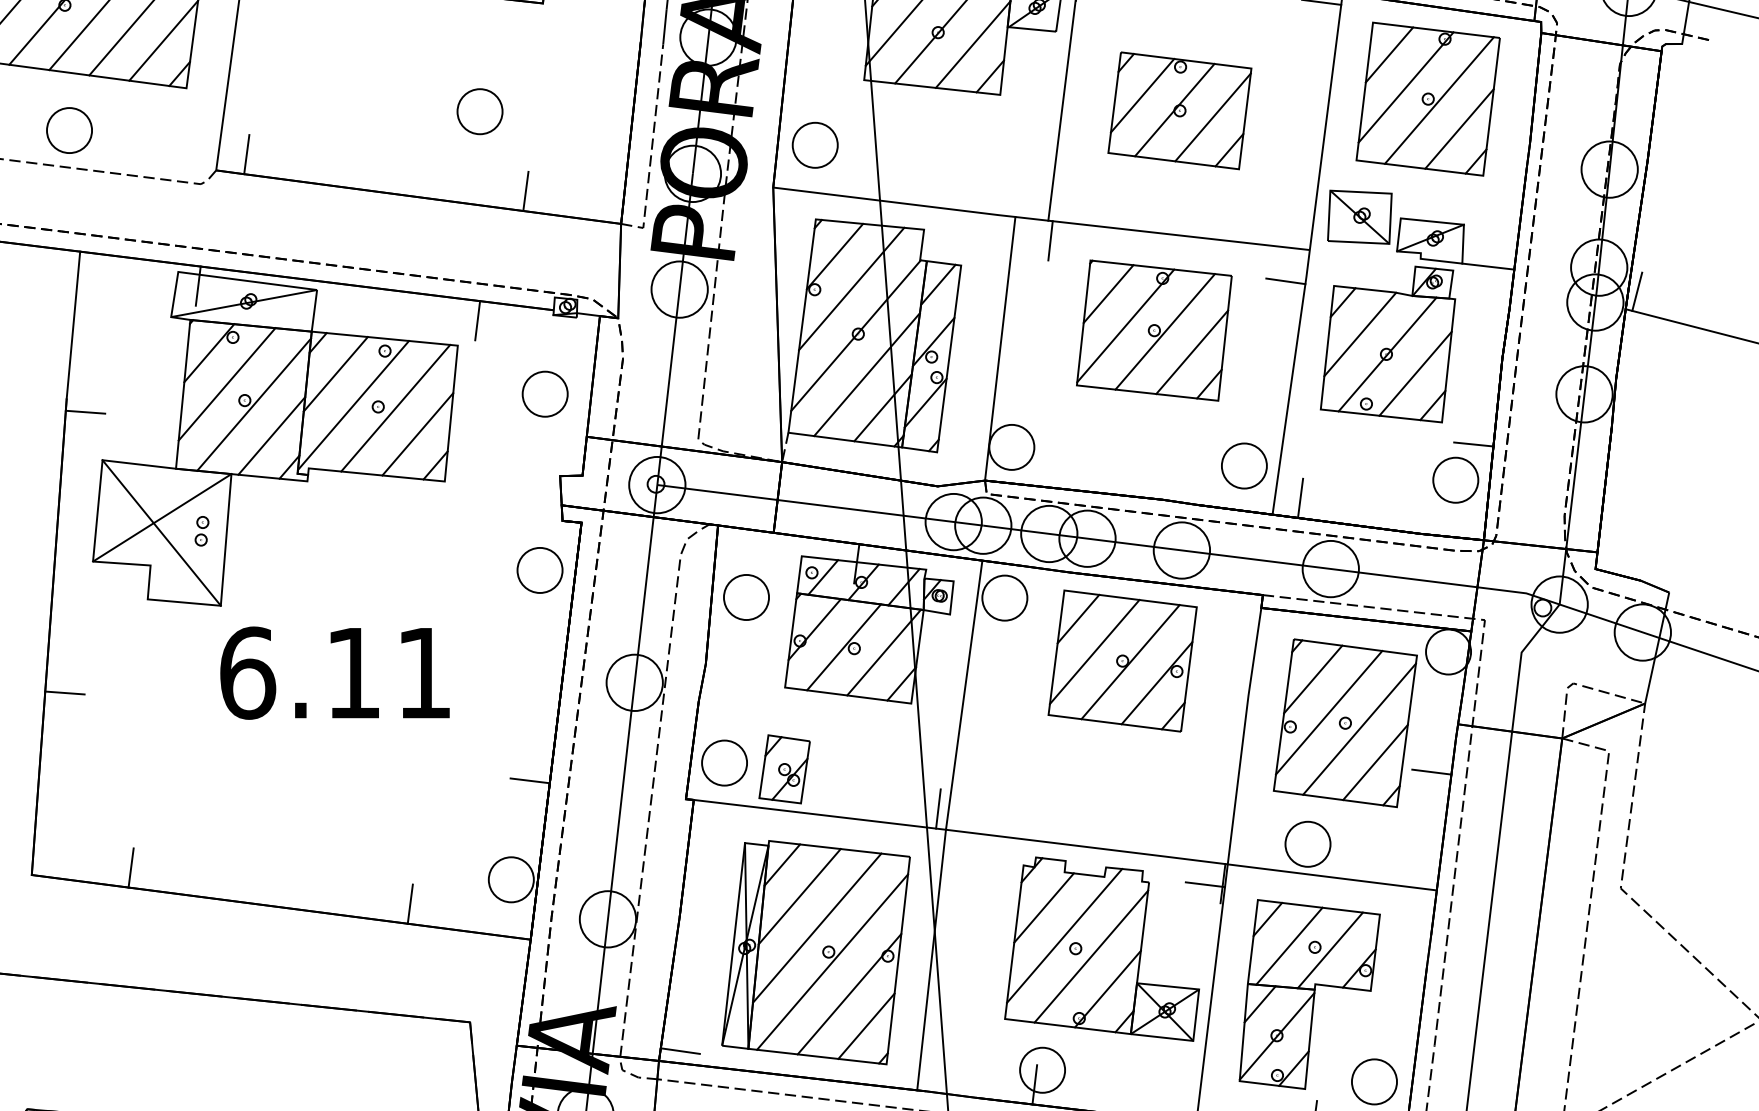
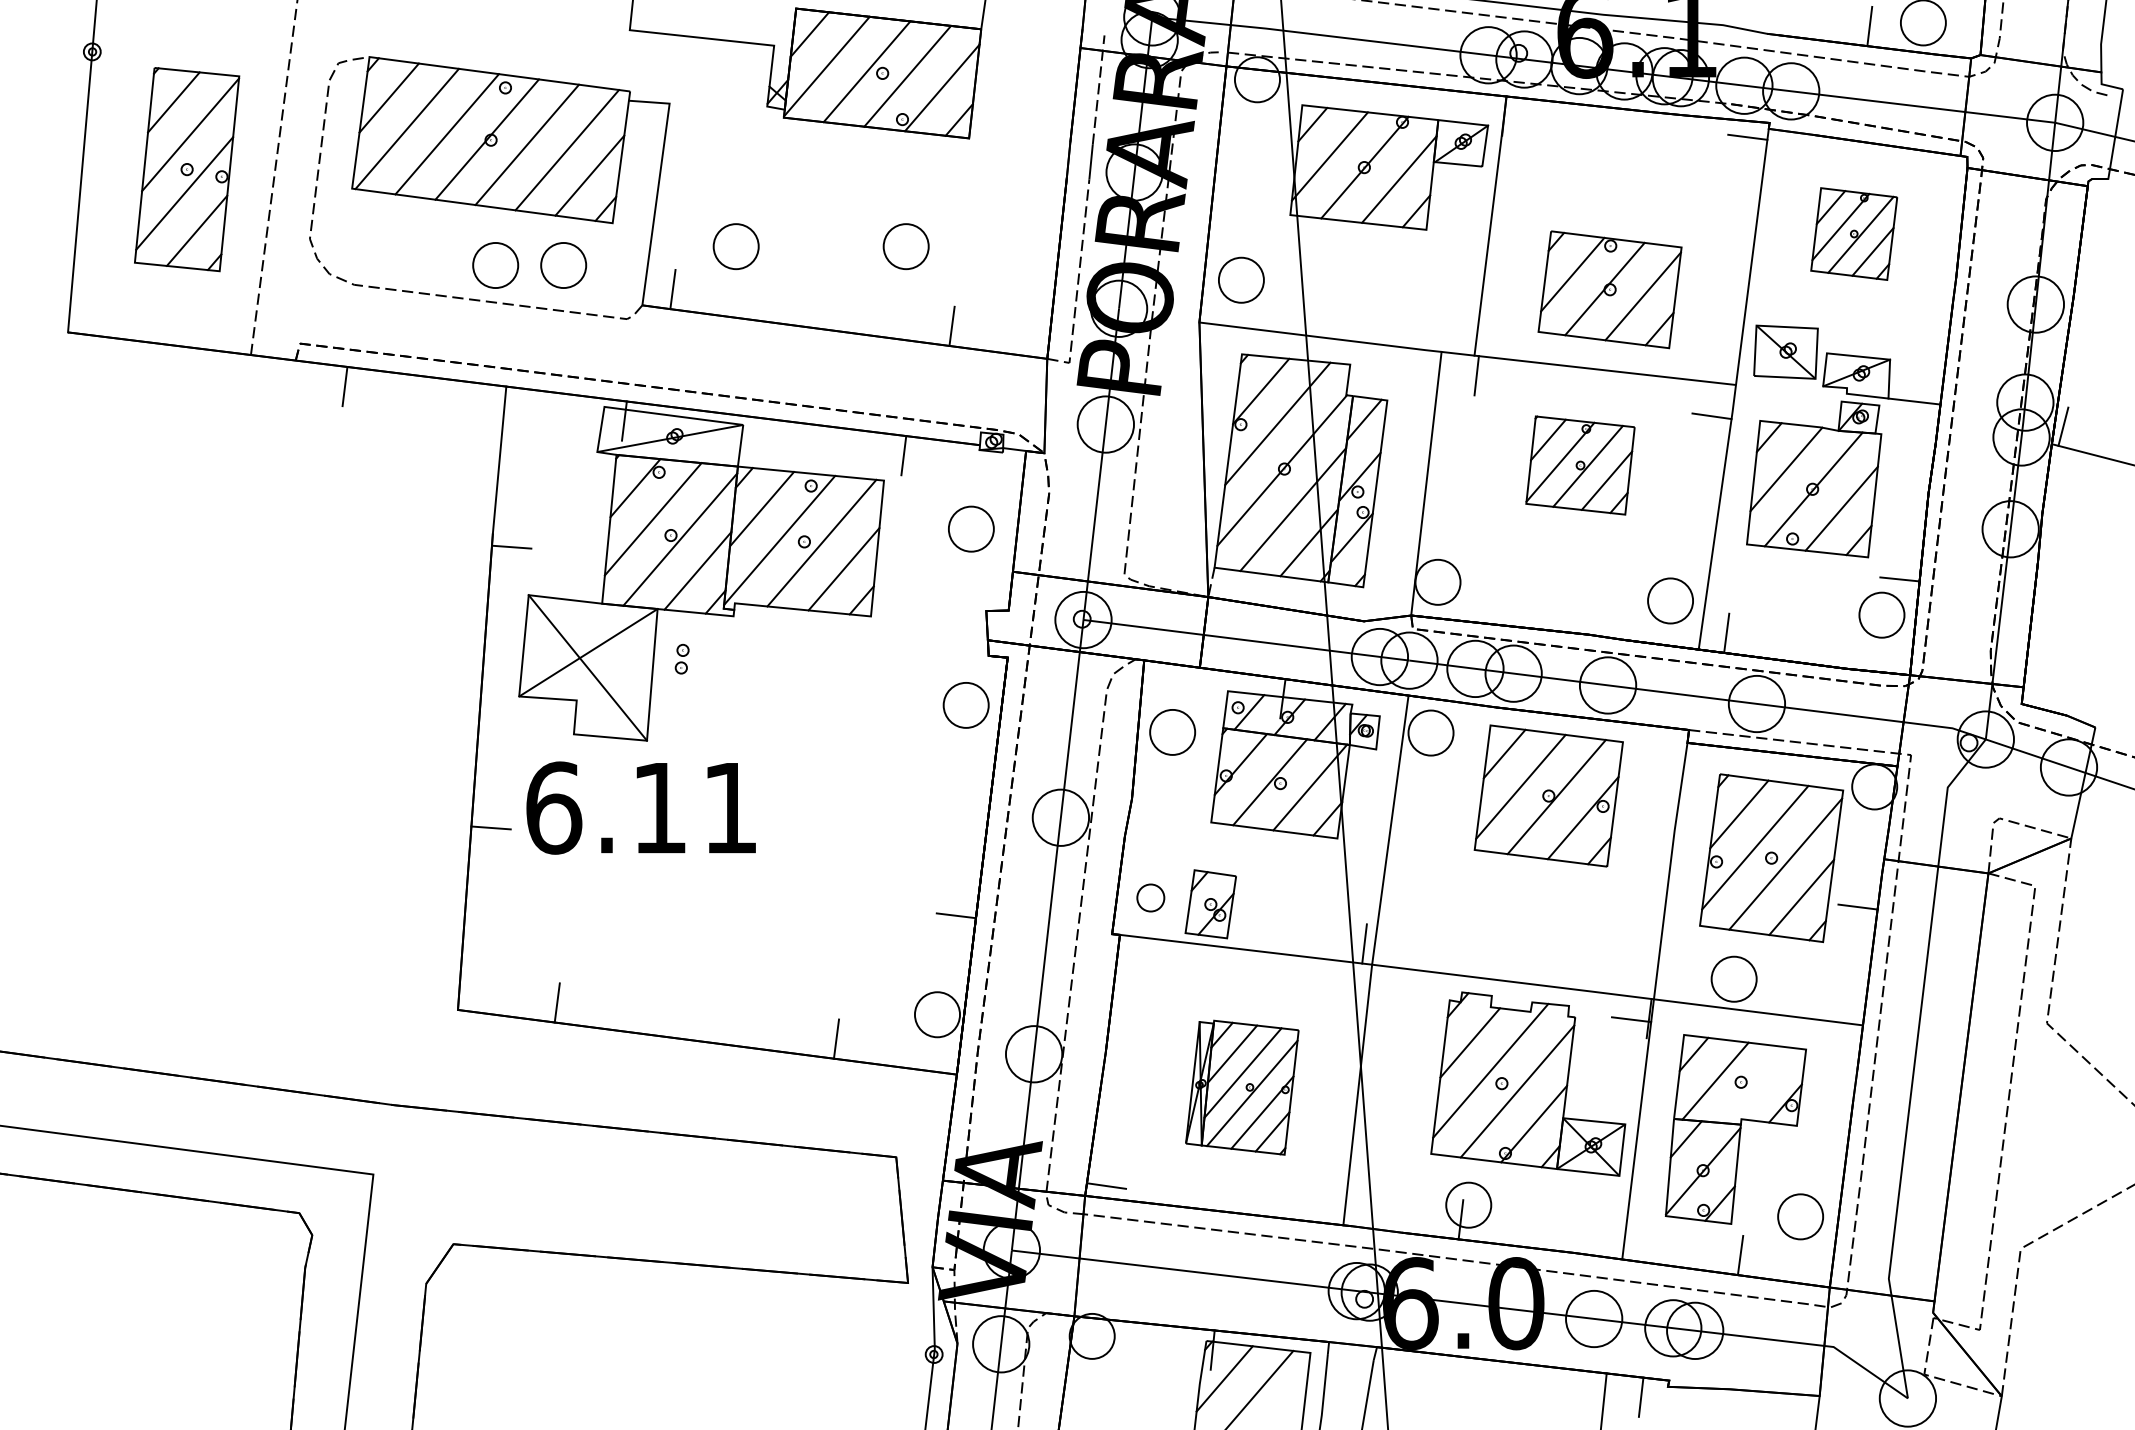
part: (1427, 98) -> (1853, 233), size x0.6
part: (1179, 110) -> (1609, 289), moved
part: (309, 111) -> (735, 246), added
part: (137, 130) -> (563, 265), added
part: (1154, 330) -> (1580, 465), size x0.7
part: (201, 531) -> (681, 659), moved
text: (334, 672) -> (640, 807), moved
part: (724, 762) -> (1150, 897), size x0.6
line: (1330, 950) -> (1756, 1085), removed
part: (816, 952) -> (1242, 1087), size x0.6

